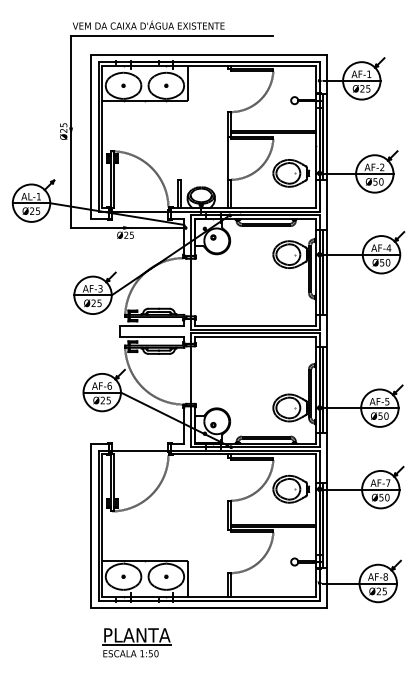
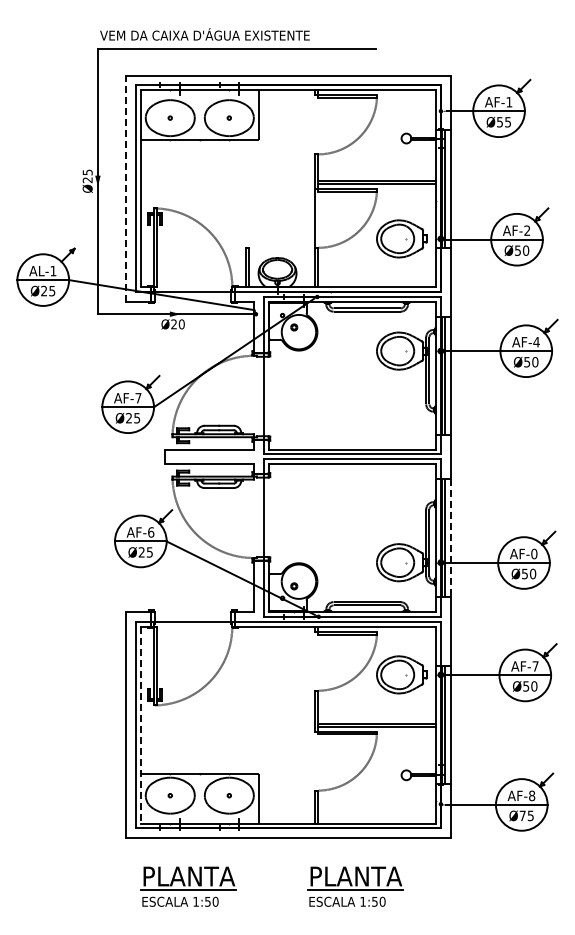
text: (362, 89) -> (499, 122), Ø25 -> Ø55
line: (91, 136) -> (126, 188), solid -> dashed
text: (131, 235) -> (181, 324), Ø25 -> Ø20
text: (100, 289) -> (138, 398), AF-3 -> AF-7
line: (326, 390) -> (450, 538), solid -> dashed
text: (387, 401) -> (534, 553), AF-5 -> AF-0
line: (101, 525) -> (140, 725), solid -> dashed
text: (378, 591) -> (522, 815), Ø25 -> Ø75
part: (257, 642) -> (355, 886), added

